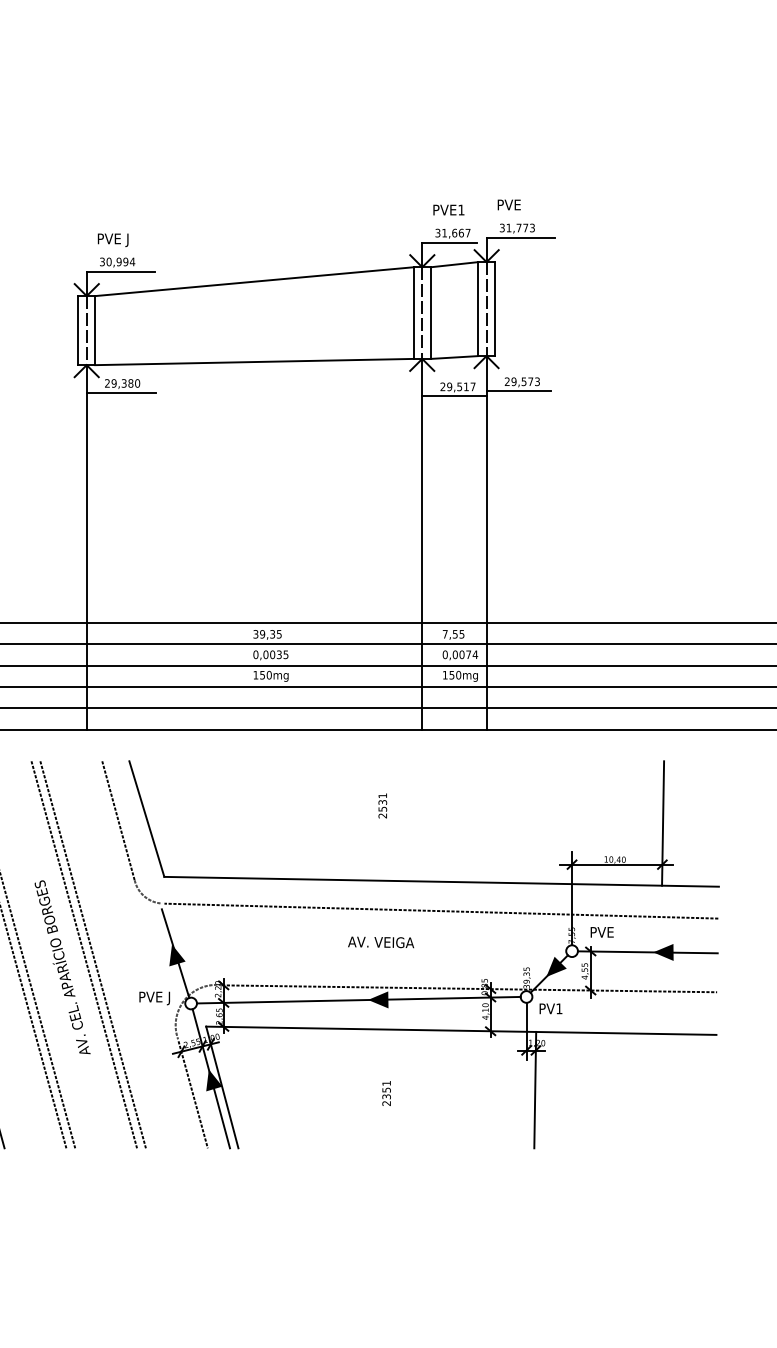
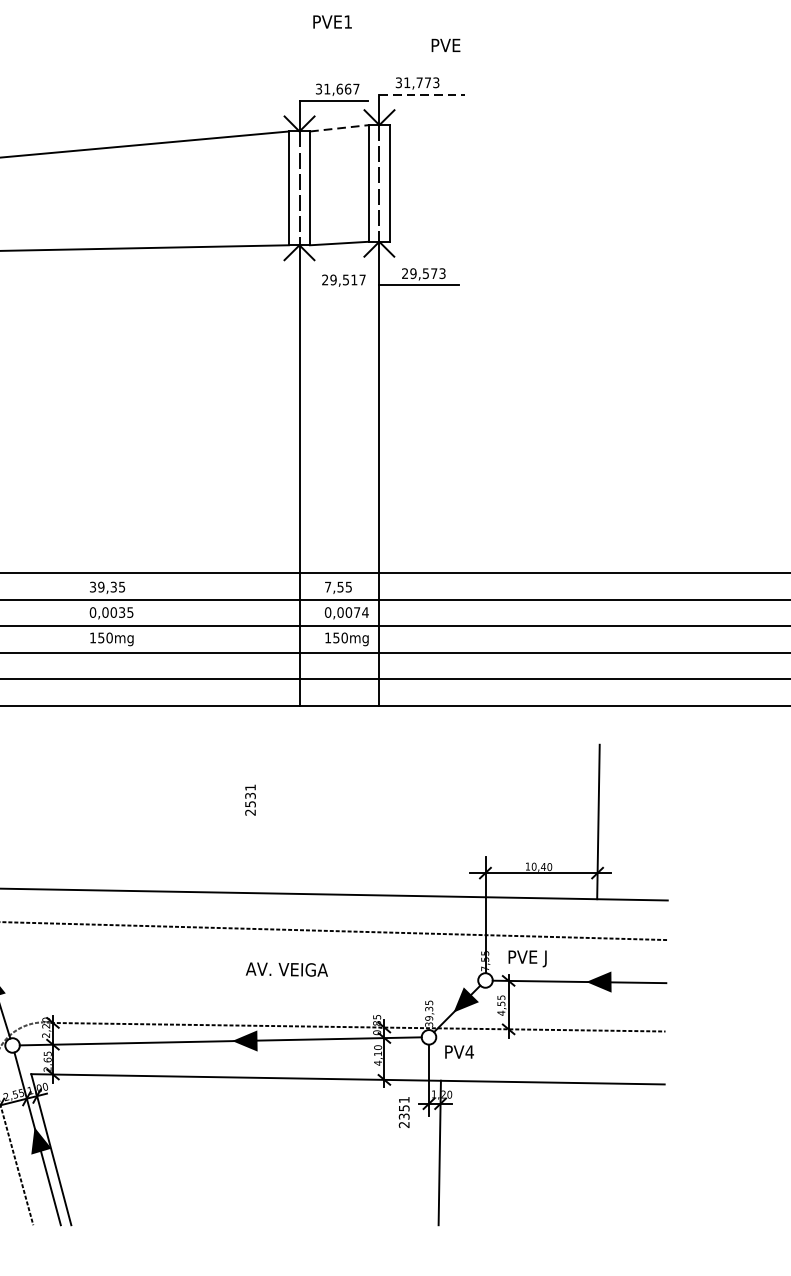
text: (508, 204) -> (445, 44), moved
text: (448, 209) -> (332, 21), moved
line: (521, 237) -> (422, 94), solid -> dashed
line: (454, 264) -> (339, 128), solid -> dashed
line: (454, 396) -> (339, 291), removed
text: (619, 933) -> (544, 958), PVE -> PVE J
text: (381, 942) -> (287, 969), moved
text: (559, 1008) -> (469, 1051), PV1 -> PV4
text: (386, 1093) -> (404, 1112), moved

